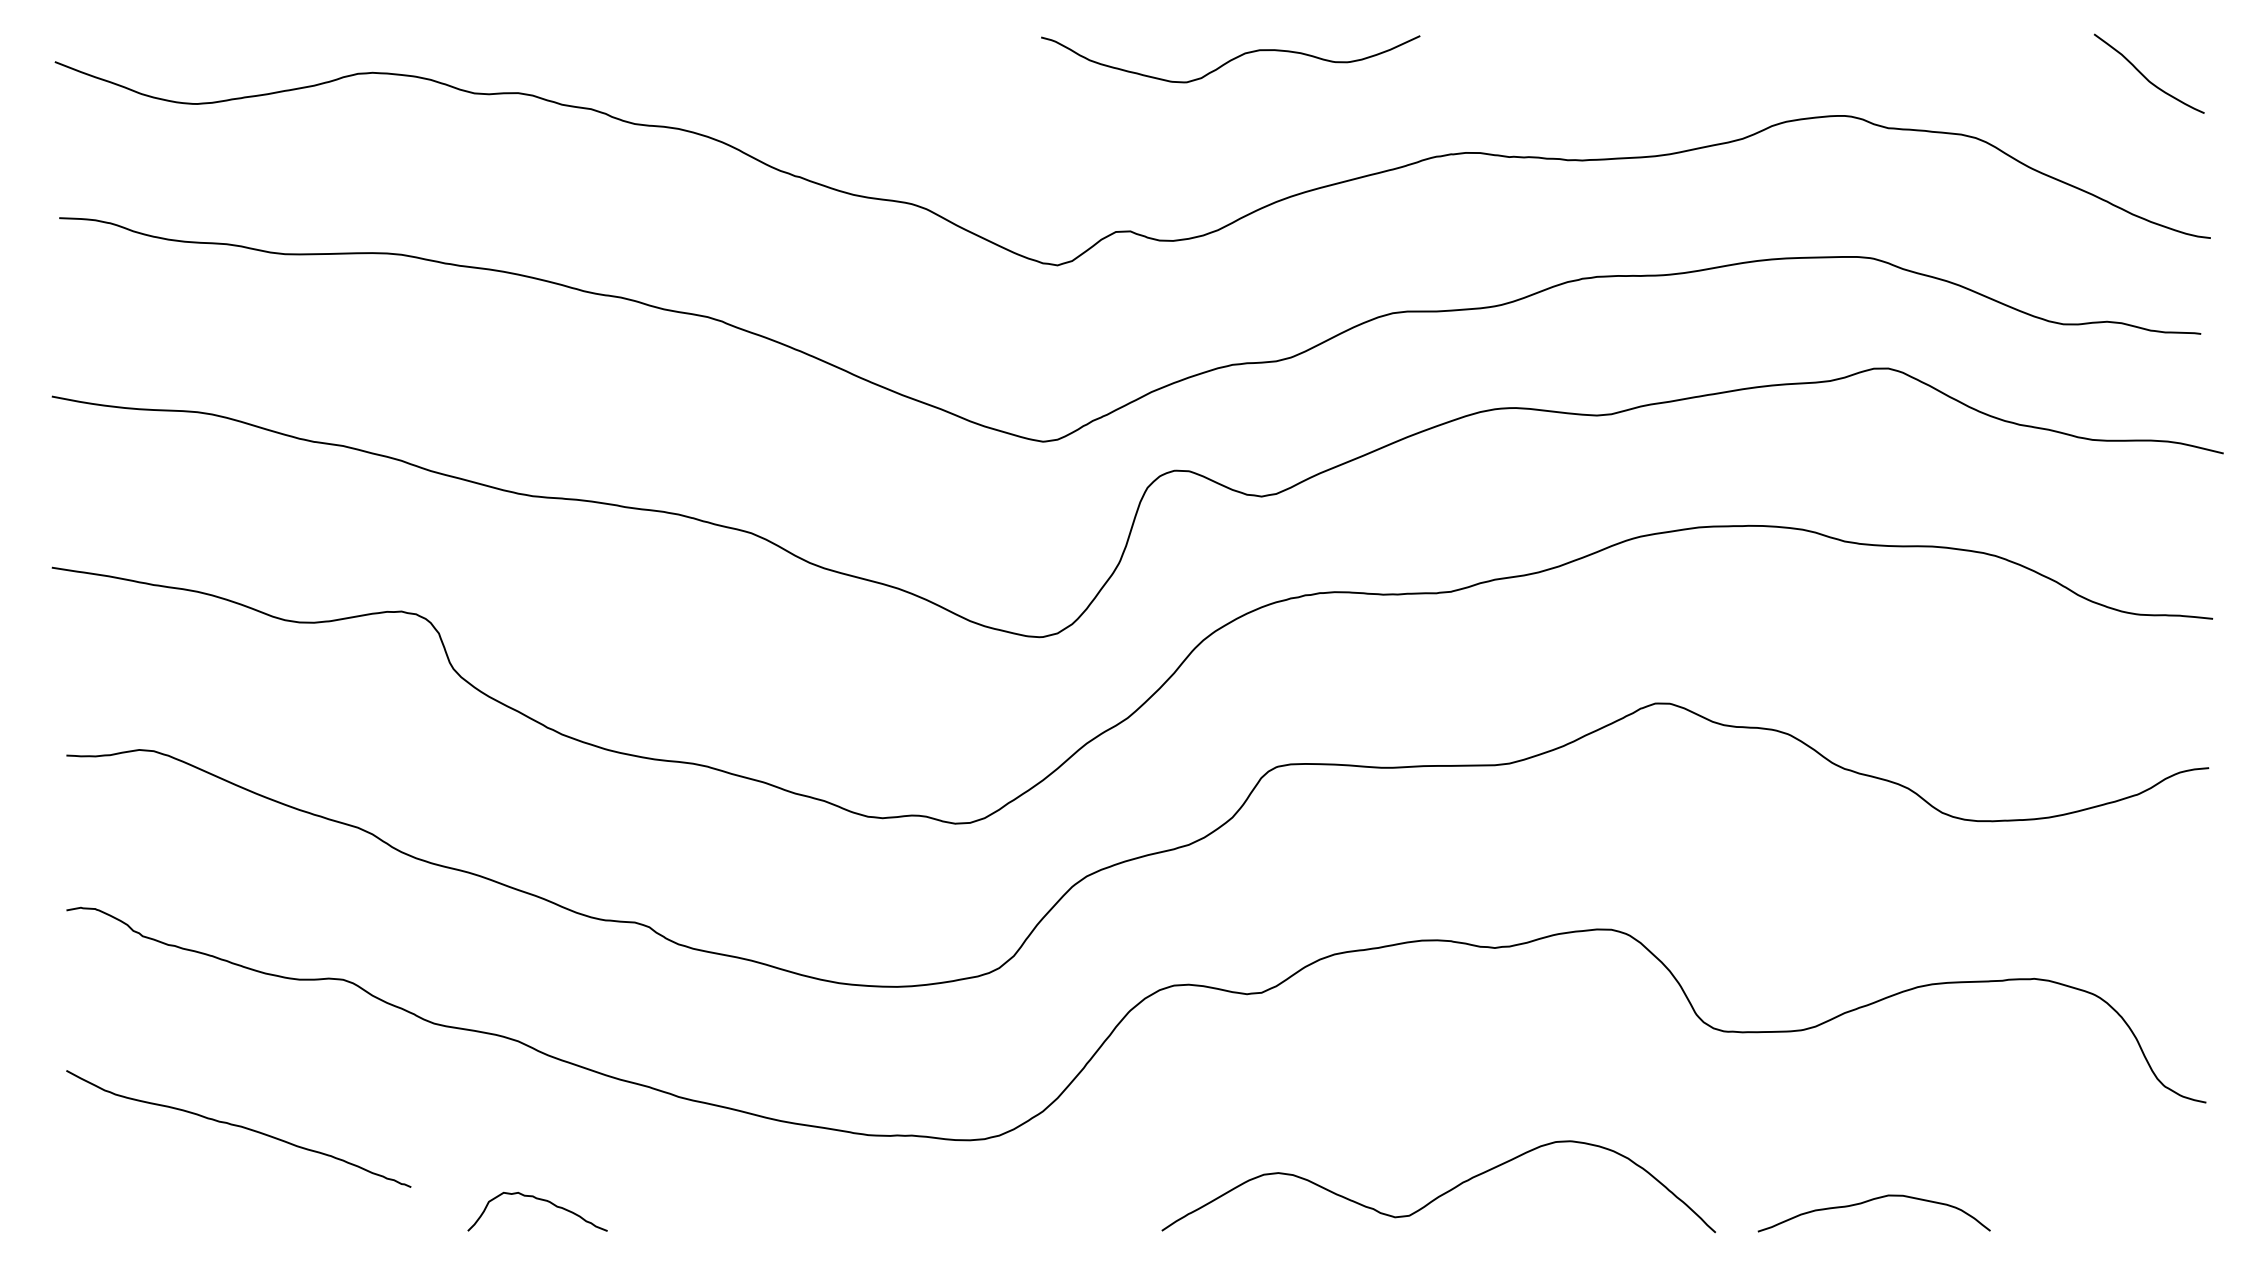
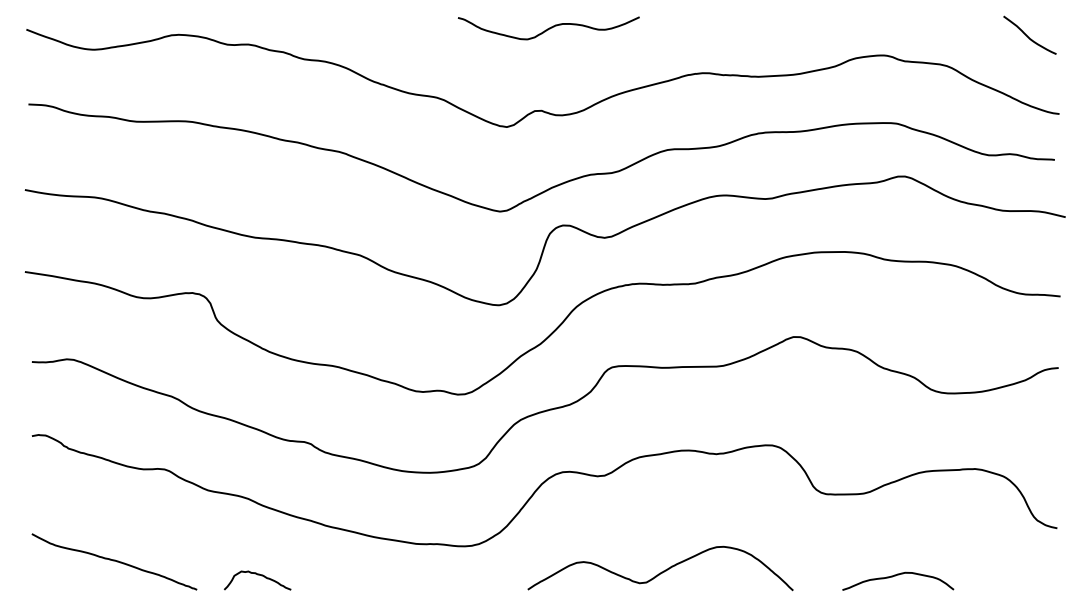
curve: (1229, 59) -> (548, 28), moved
curve: (238, 1128) -> (114, 561), moved
curve: (1440, 1192) -> (661, 571), moved

